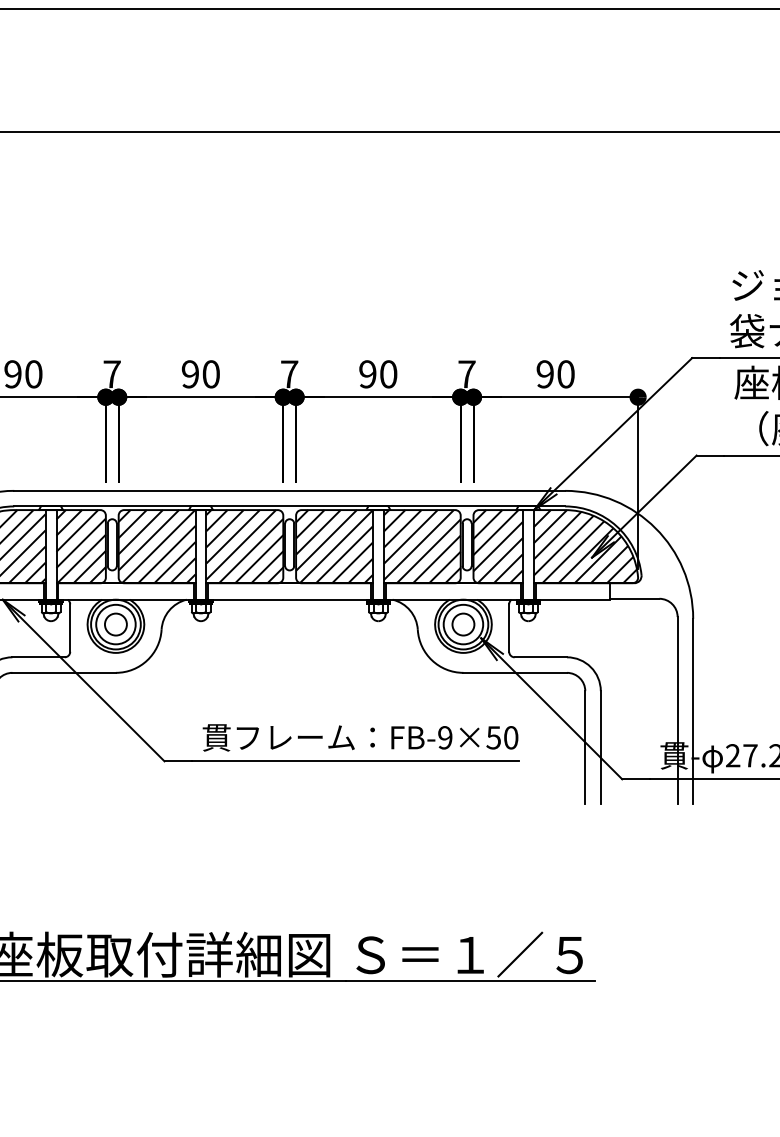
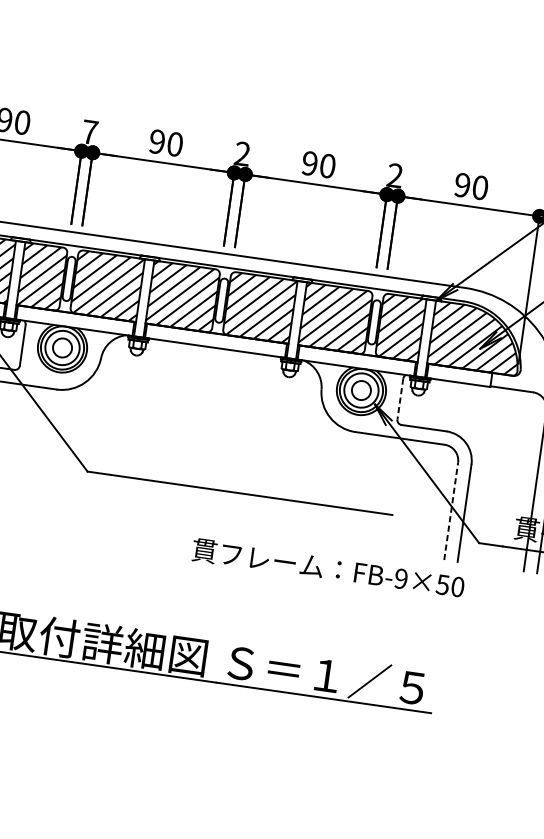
text: (289, 373) -> (242, 153), 7 -> 2
text: (466, 373) -> (394, 174), 7 -> 2
line: (509, 628) -> (400, 399), solid -> dashed
text: (360, 737) -> (328, 568), moved
line: (585, 747) -> (451, 511), solid -> dashed

